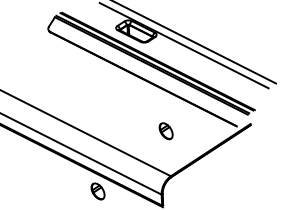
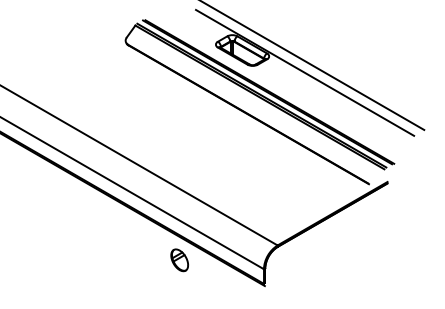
part: (166, 131) -> (274, 185), removed

